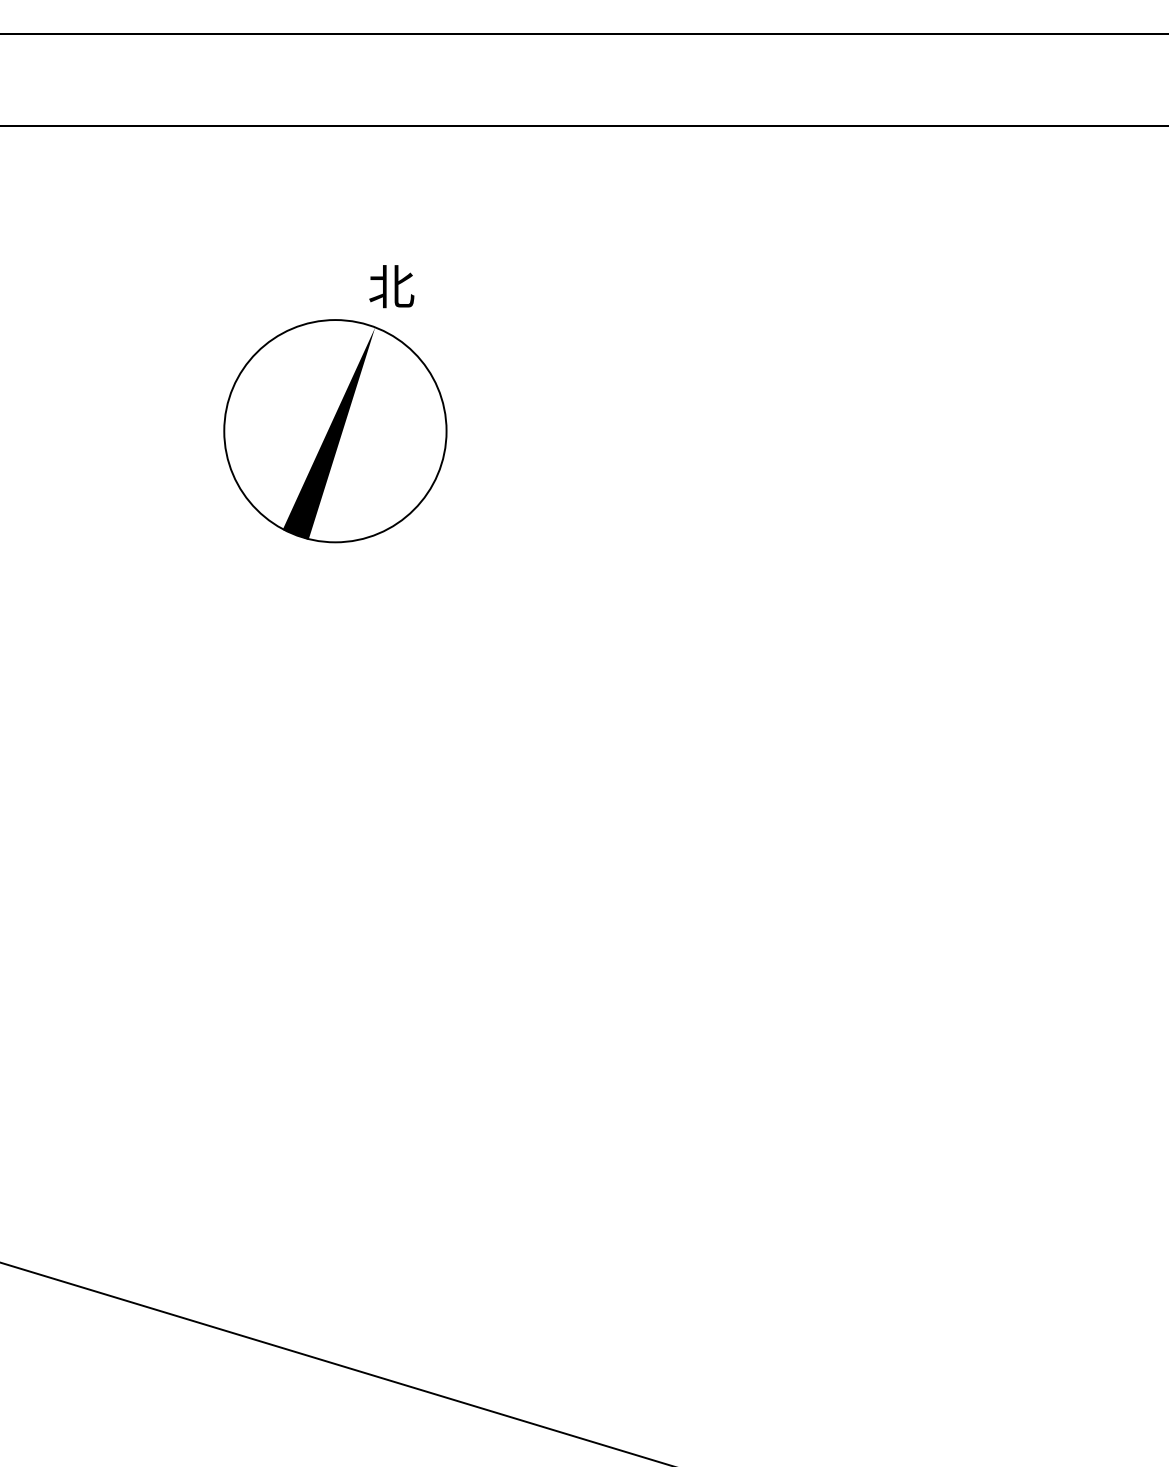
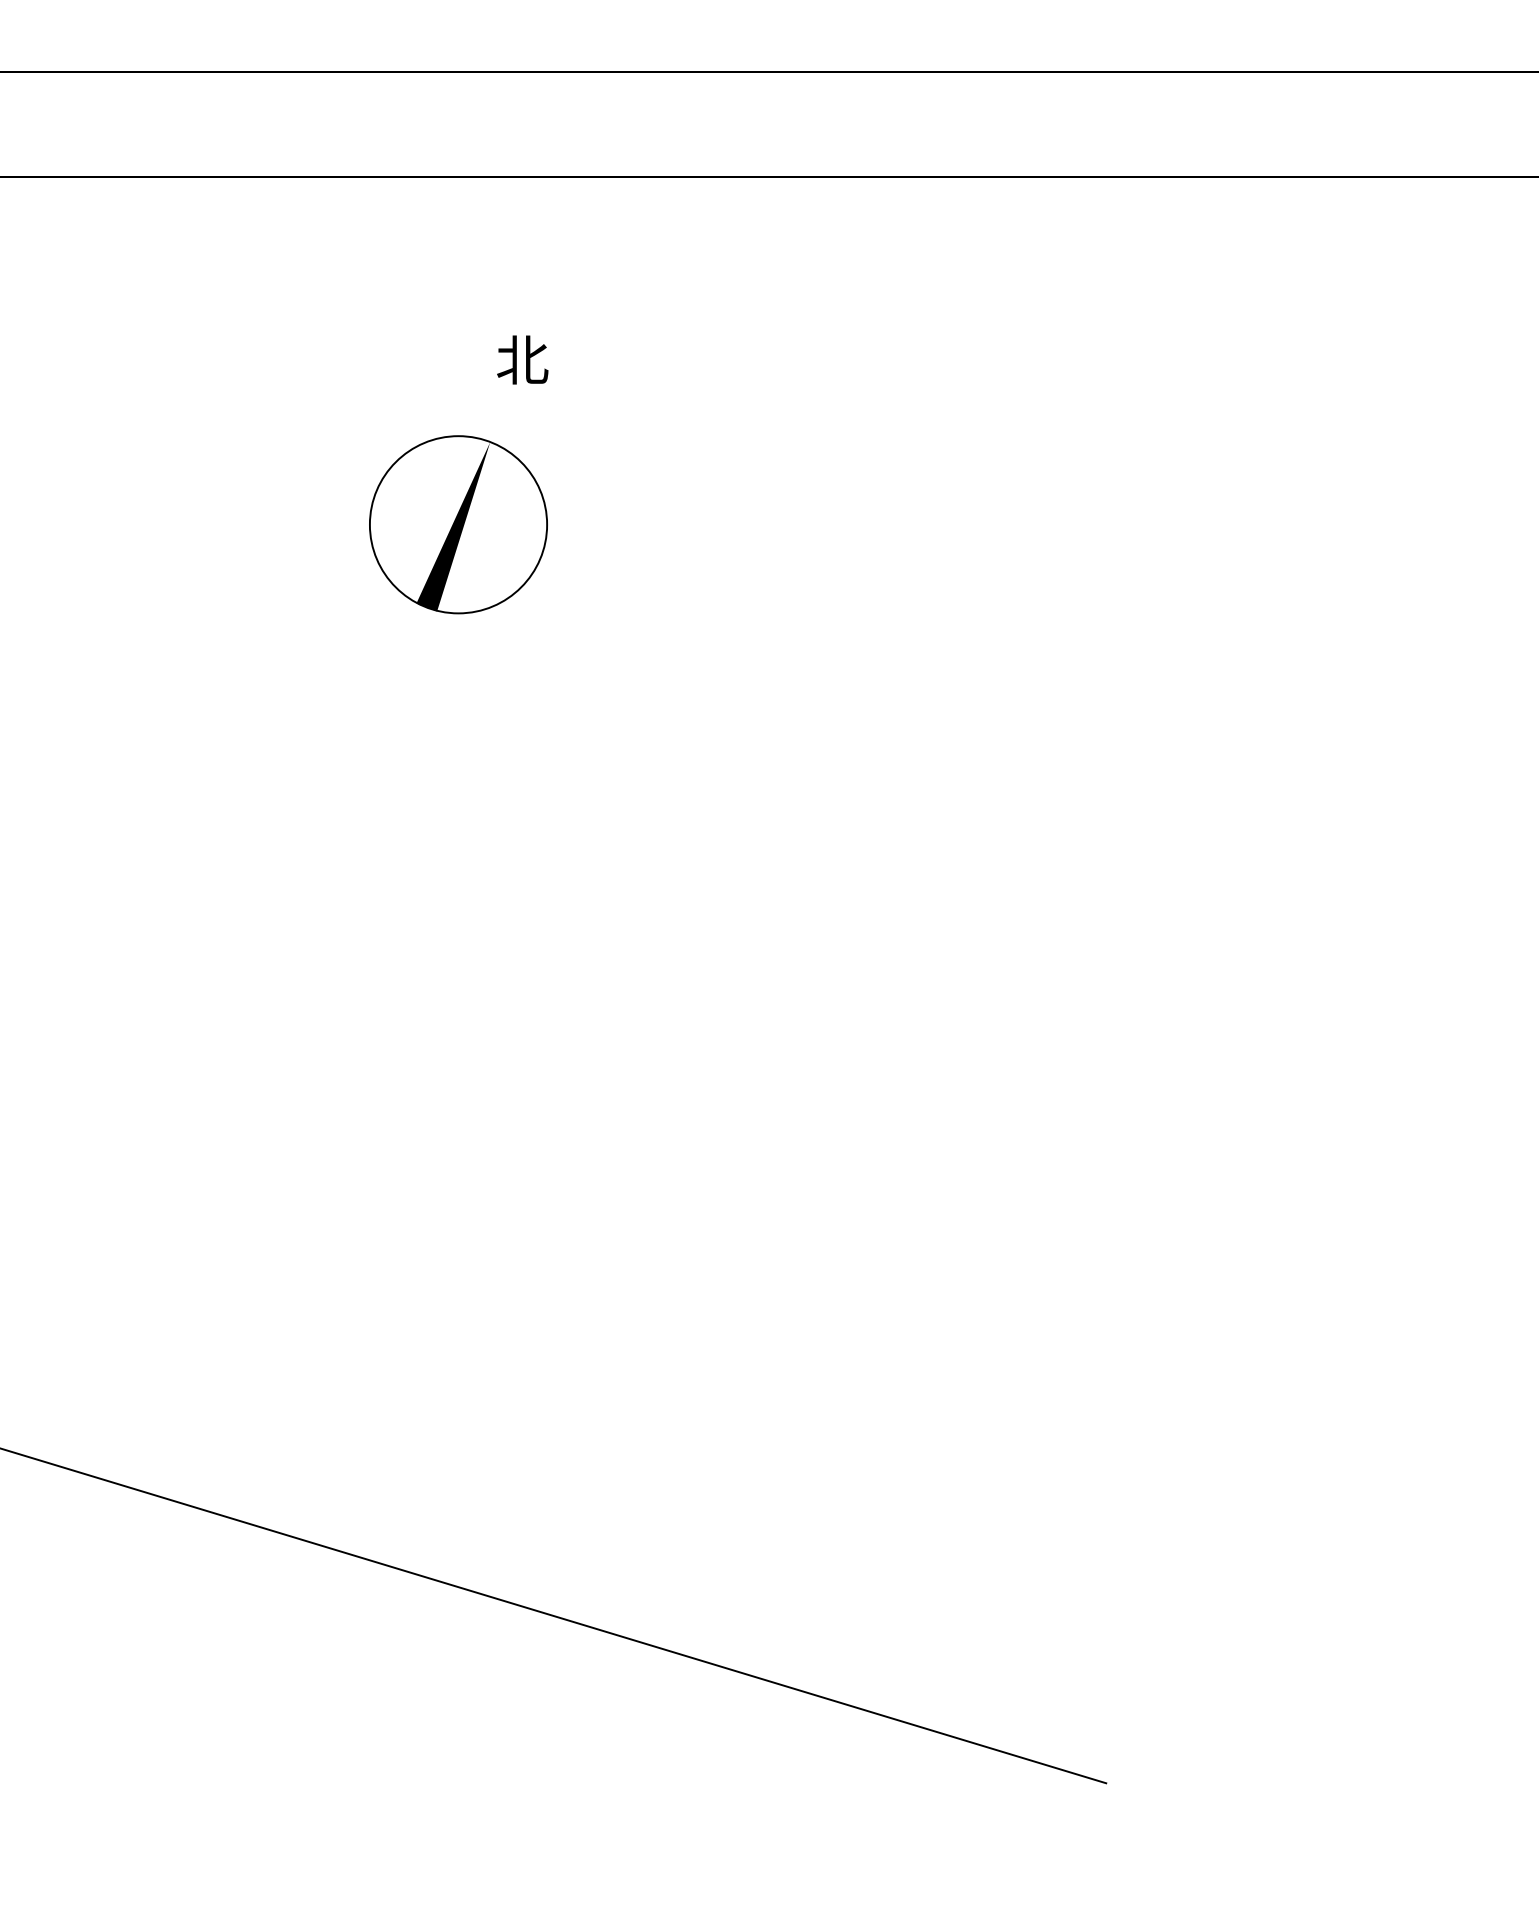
part: (335, 431) -> (458, 524), size x0.7

